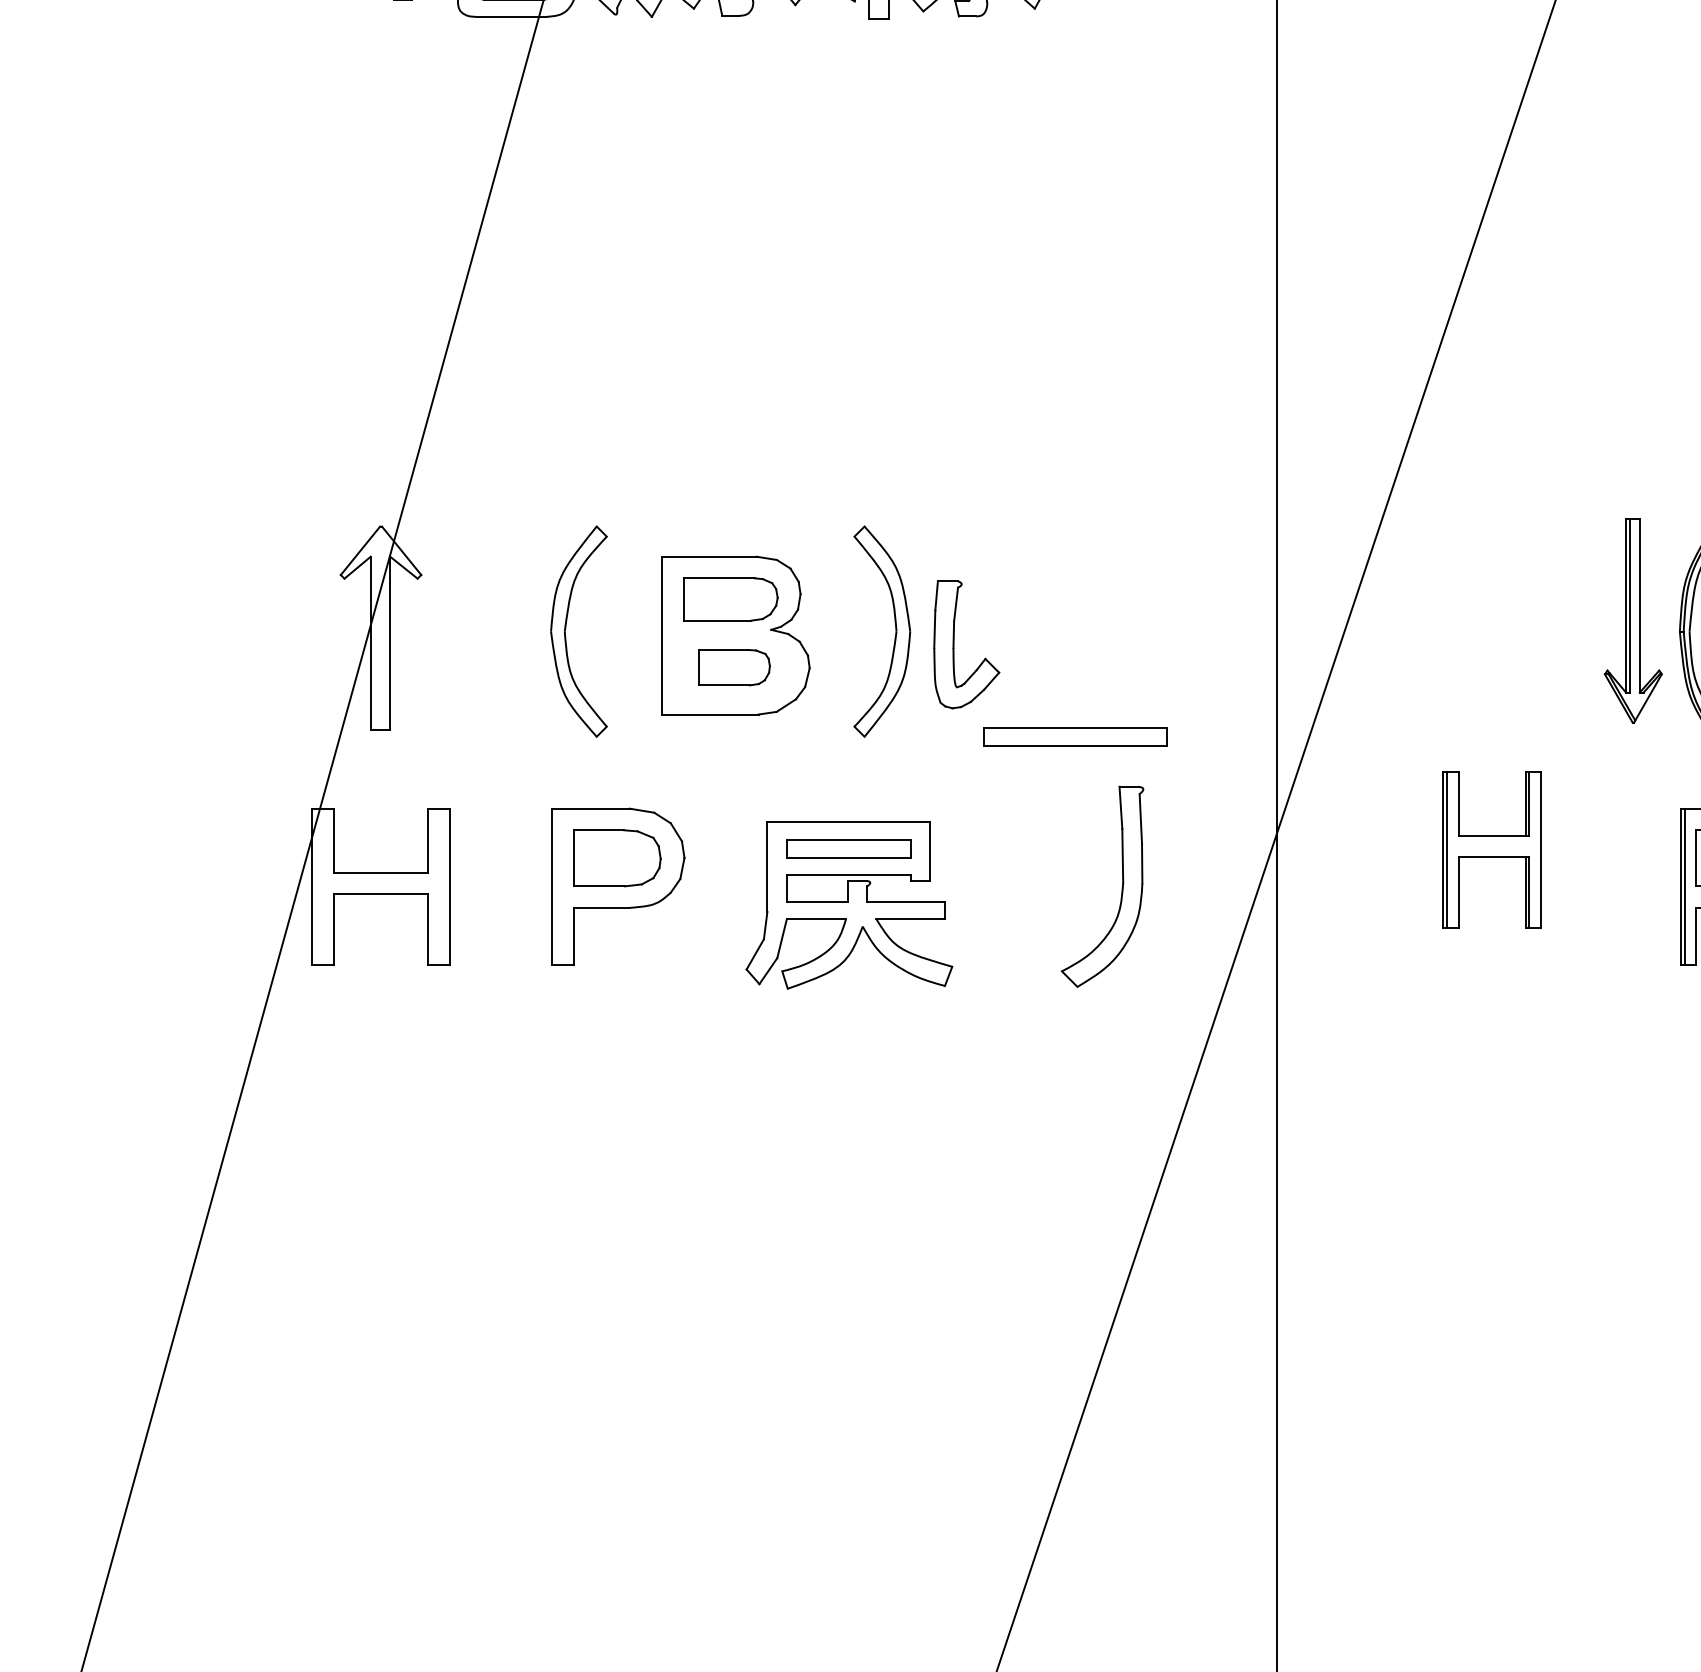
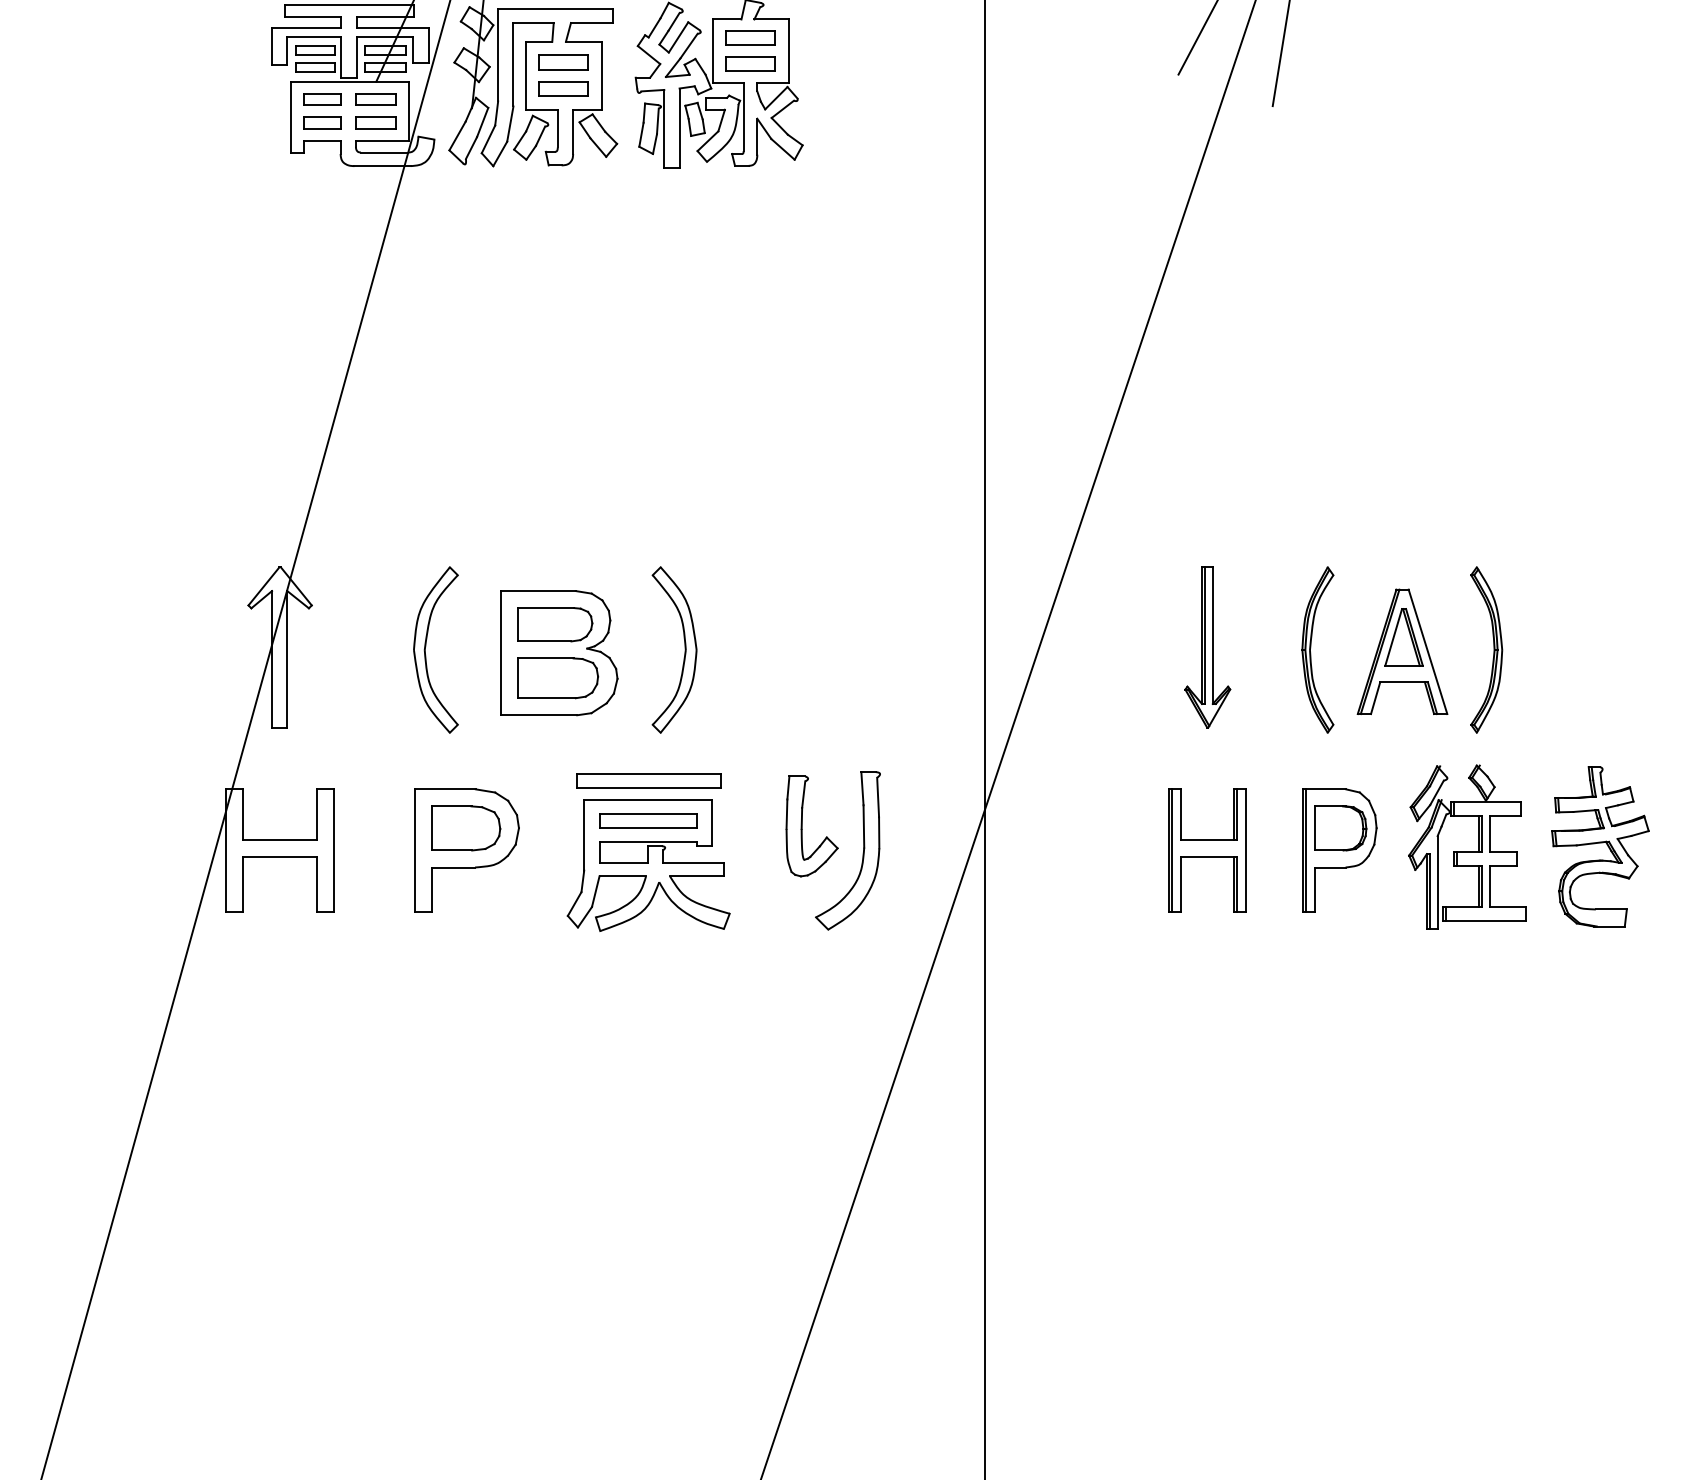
part: (1633, 620) -> (1207, 647), moved
part: (954, 644) -> (802, 826), moved
part: (734, 667) -> (558, 678), size x1.43
part: (1075, 736) -> (648, 780), moved
part: (1492, 849) -> (1207, 850), moved

